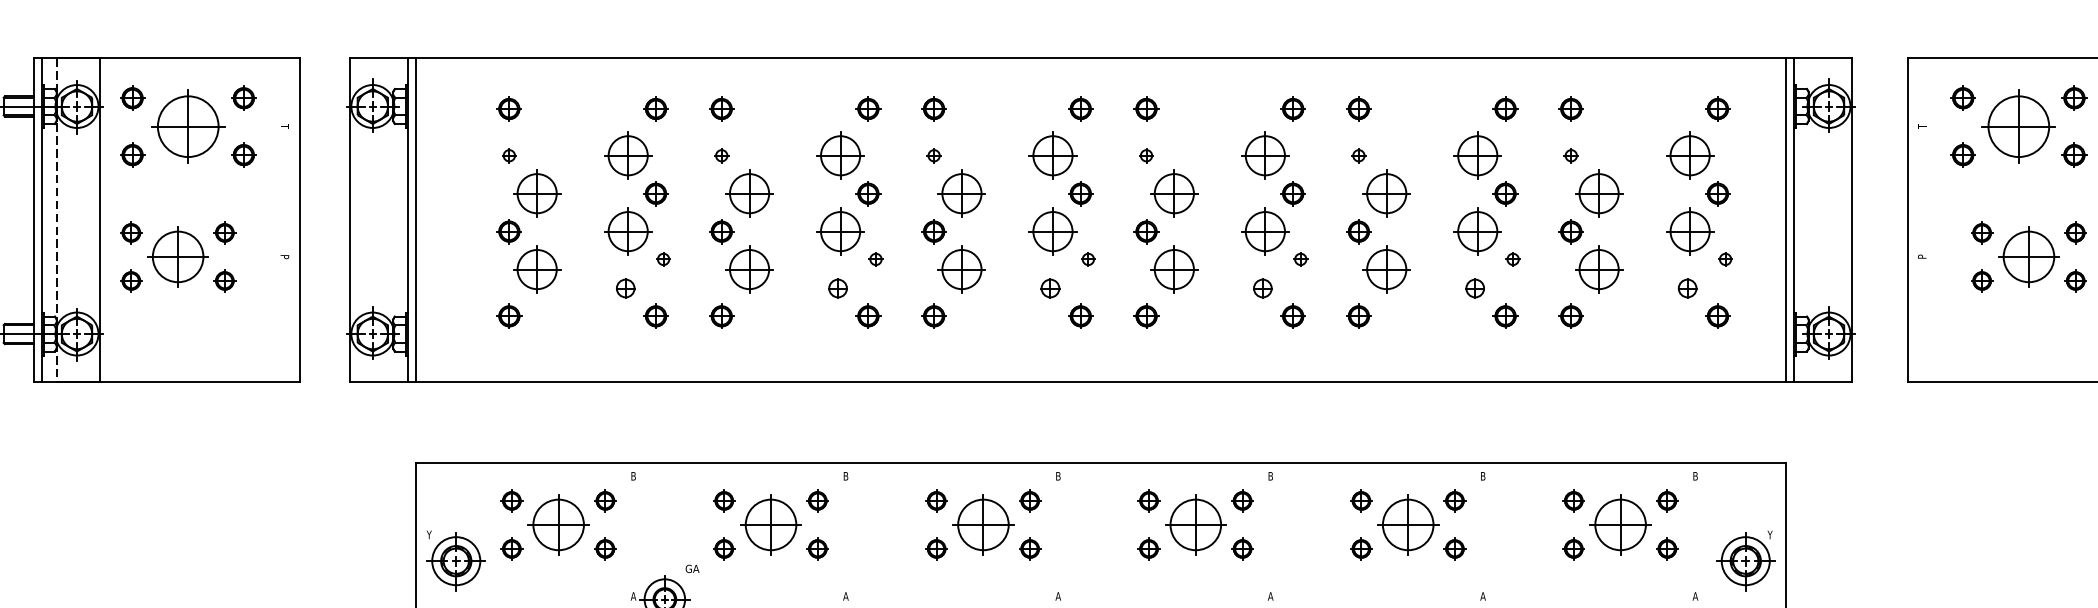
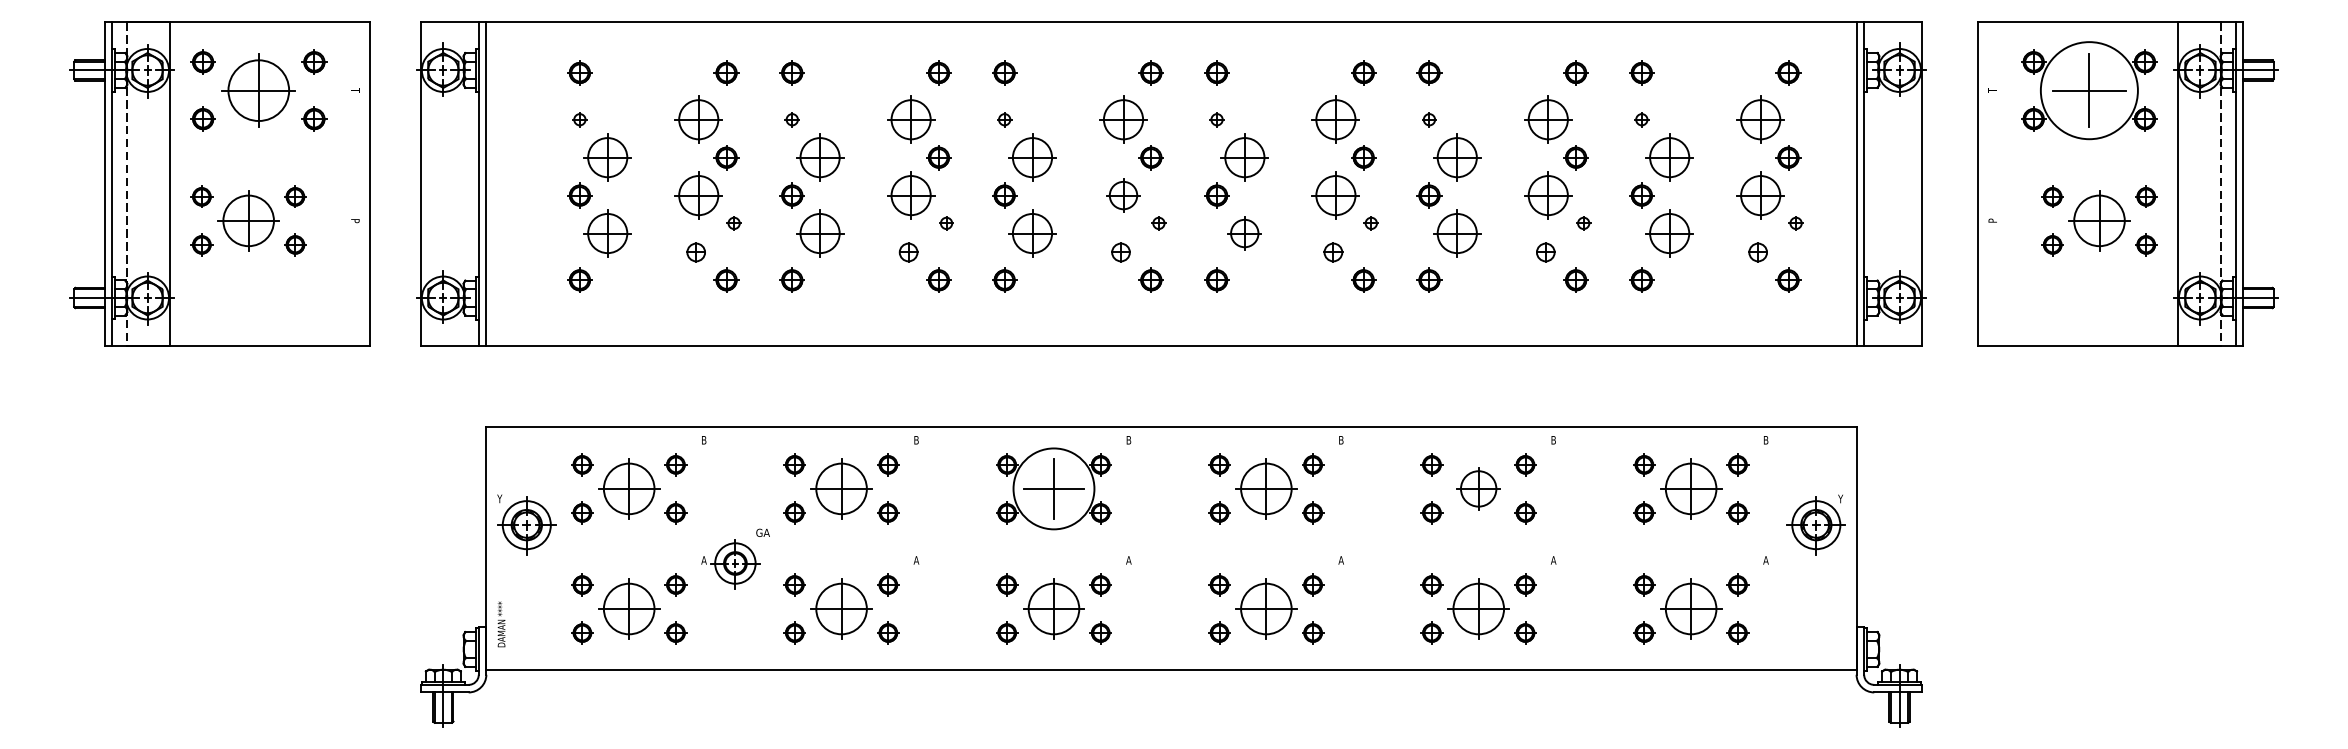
circle: (2018, 126) -> (2089, 90), size x1.6
part: (1052, 231) -> (1123, 195), size x0.7
part: (1173, 269) -> (1244, 233), size x0.7
circle: (982, 524) -> (1053, 488), size x1.6
part: (1407, 524) -> (1478, 488), size x0.7

